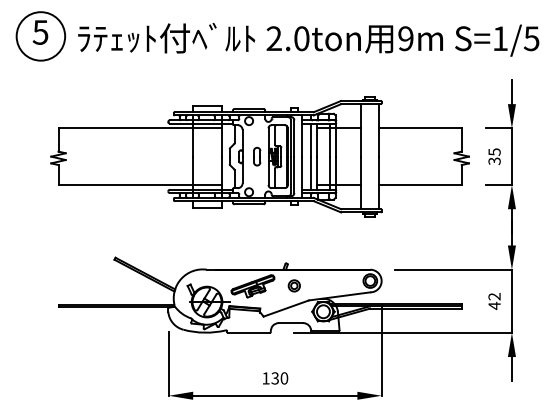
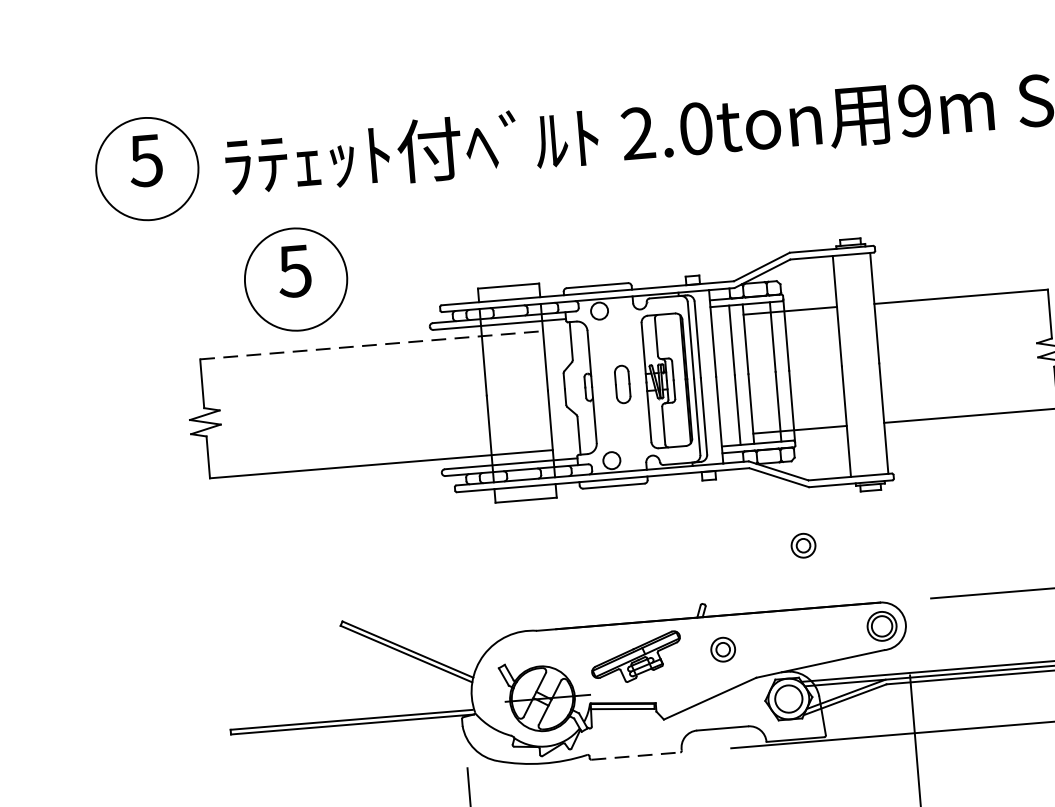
part: (106, 94) -> (295, 279), added
line: (140, 128) -> (372, 345), solid -> dashed
part: (335, 239) -> (801, 545), added
line: (249, 332) -> (636, 755), solid -> dashed

